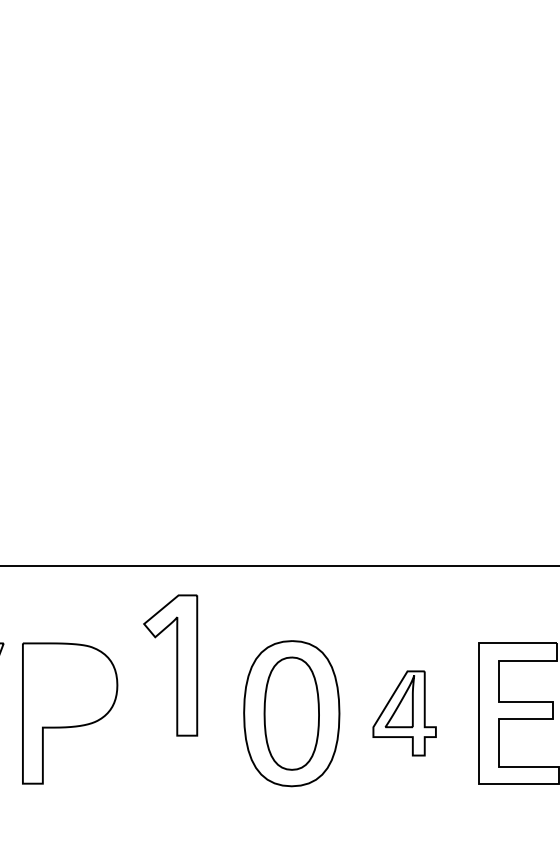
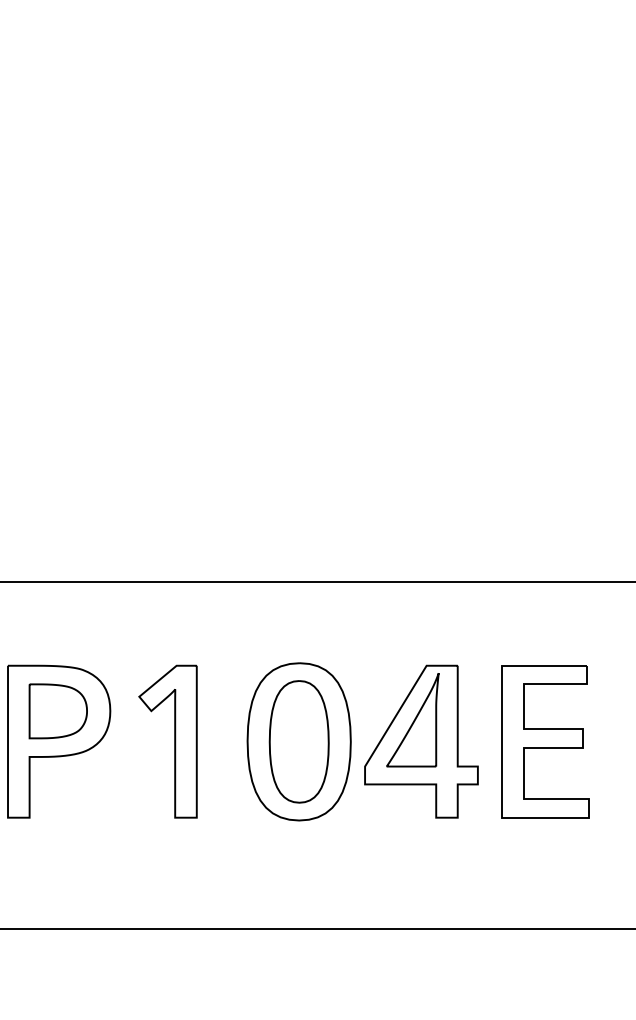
part: (176, 665) -> (174, 741), moved
part: (68, 685) -> (57, 711), added
part: (404, 713) -> (421, 741), size x1.67

